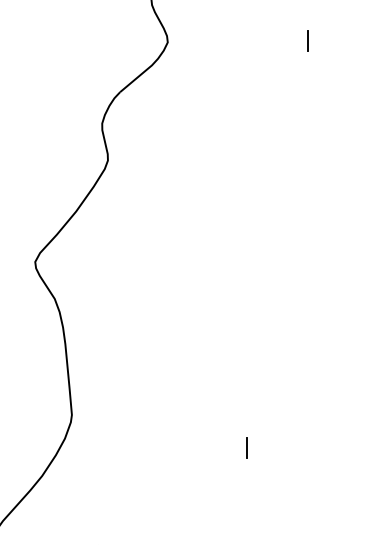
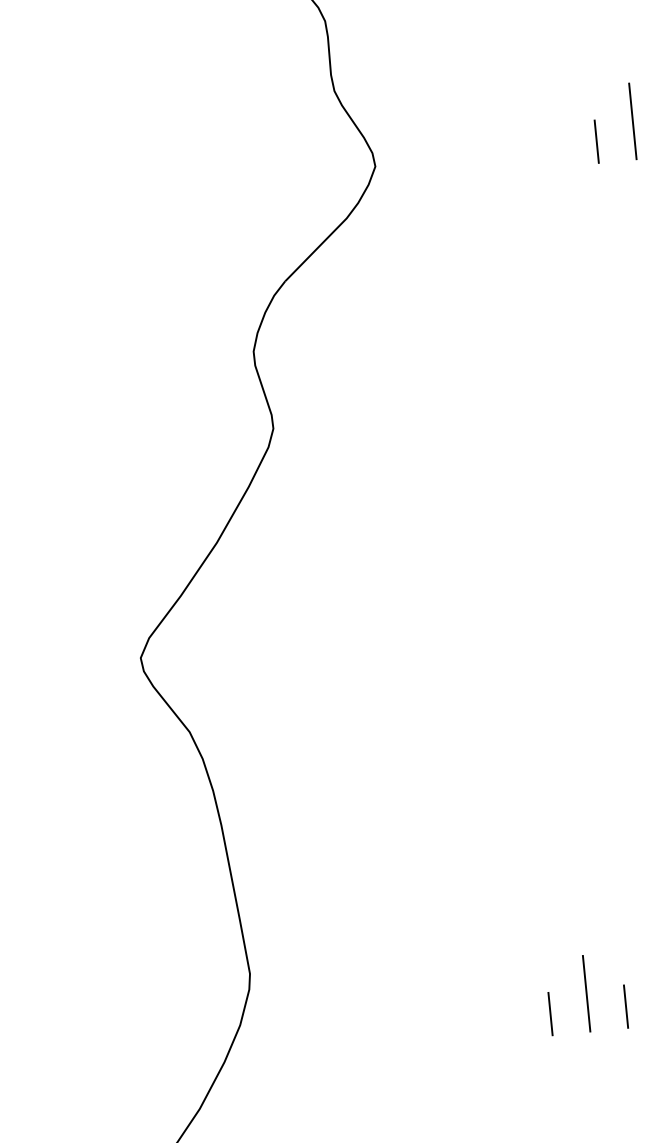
line: (290, 32) -> (632, 120), added
line: (272, 40) -> (596, 140), added
line: (228, 439) -> (585, 993), added
line: (210, 447) -> (549, 1013), added

